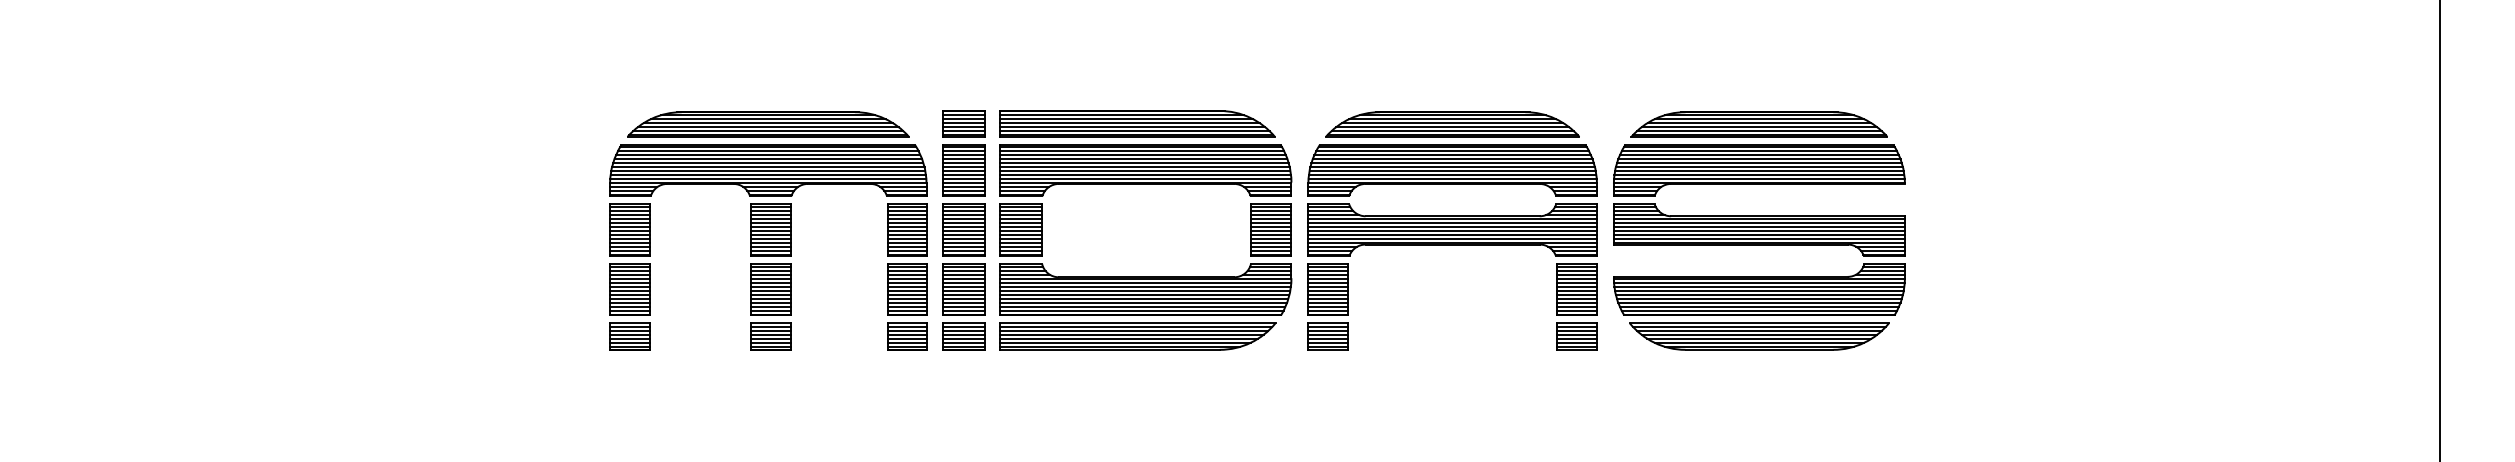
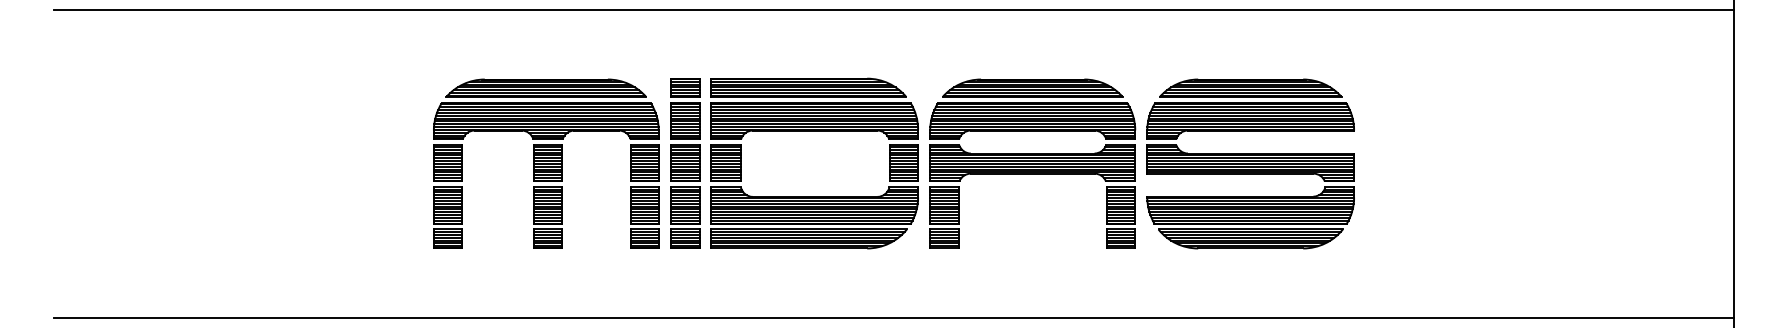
line: (1257, 14) -> (894, 10), added
line: (1257, 447) -> (894, 317), added

